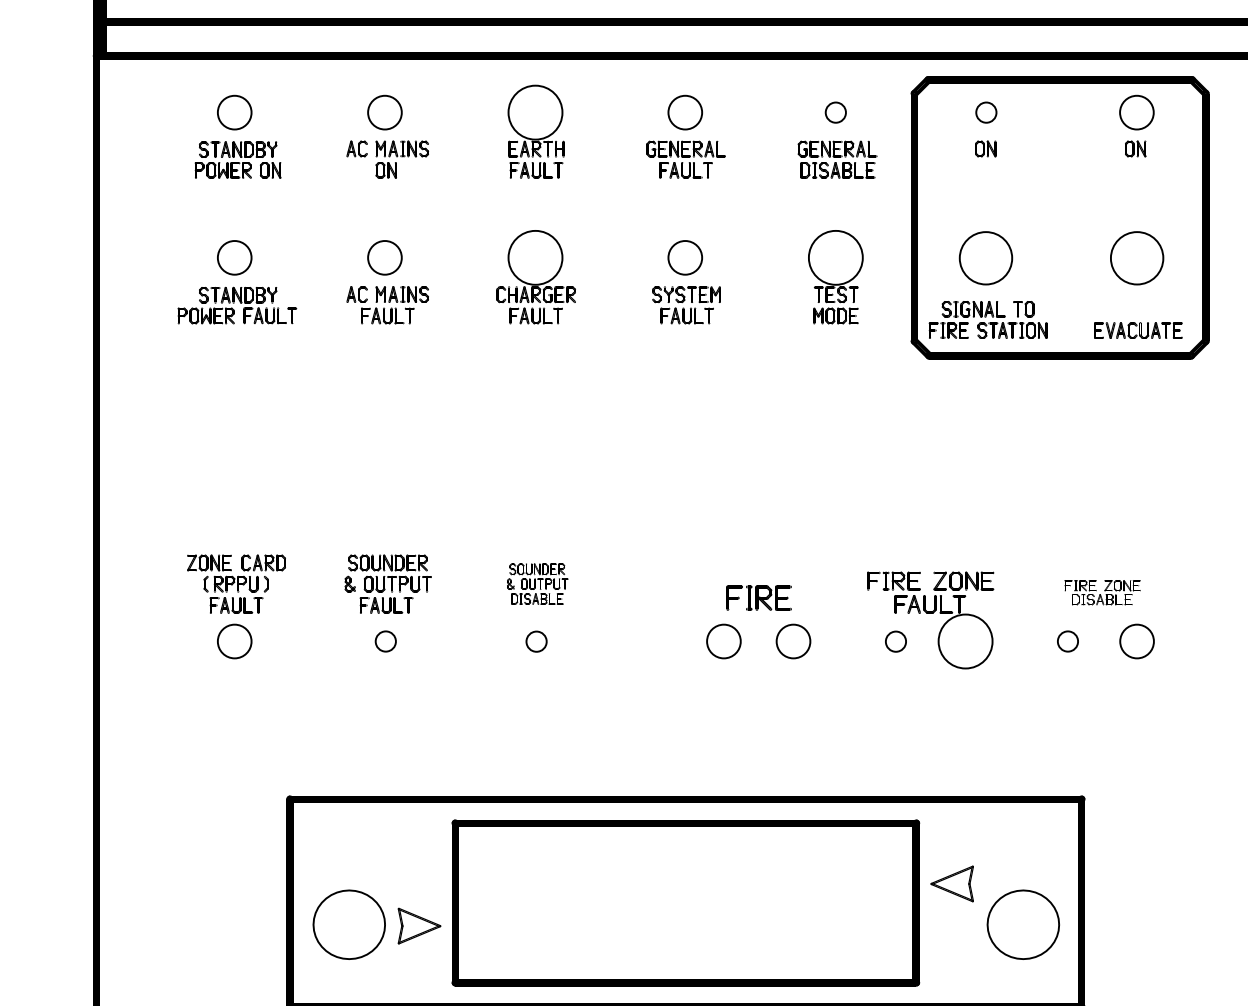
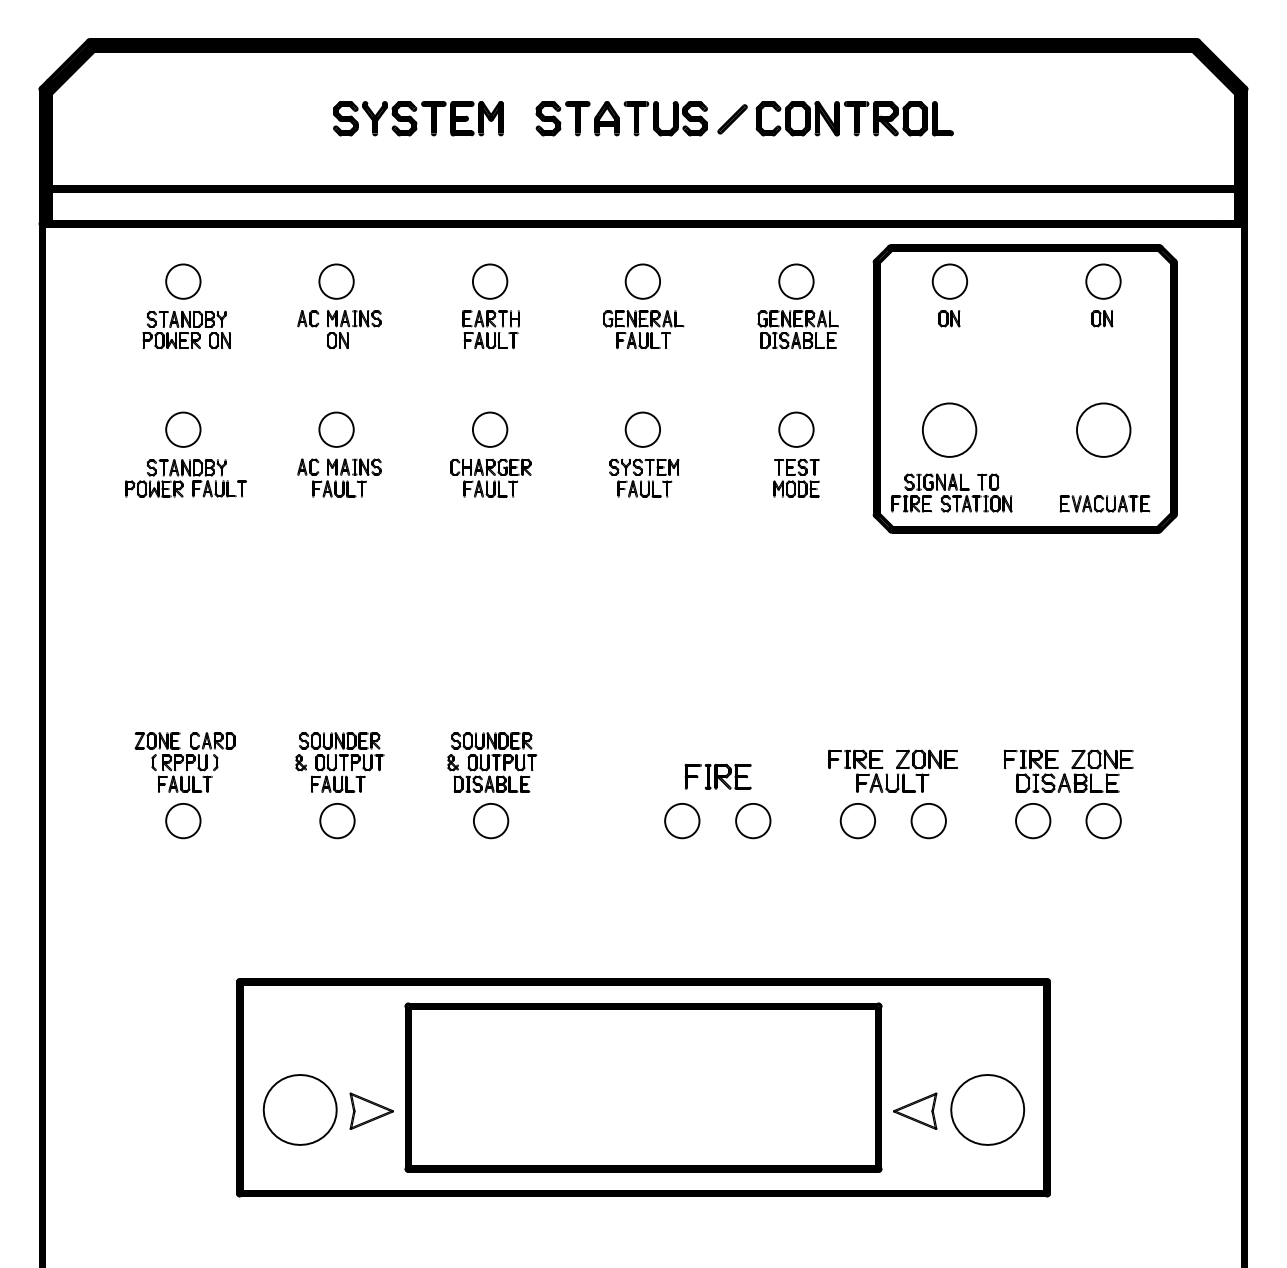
circle: (534, 112) -> (489, 281), size x0.62
circle: (835, 112) -> (796, 281), size x1.67
circle: (985, 112) -> (949, 281), size x1.67
circle: (534, 257) -> (489, 429), size x0.62
circle: (835, 257) -> (796, 429), size x0.62
part: (537, 584) -> (492, 762), size x1.43
part: (1102, 591) -> (1068, 770), size x1.67
circle: (385, 640) -> (337, 820), size x1.67
circle: (965, 640) -> (928, 820), size x0.62
circle: (1068, 640) -> (1033, 820), size x1.67
circle: (536, 641) -> (491, 821), size x1.67
circle: (895, 641) -> (857, 821), size x1.67
part: (952, 883) -> (915, 1110), moved

